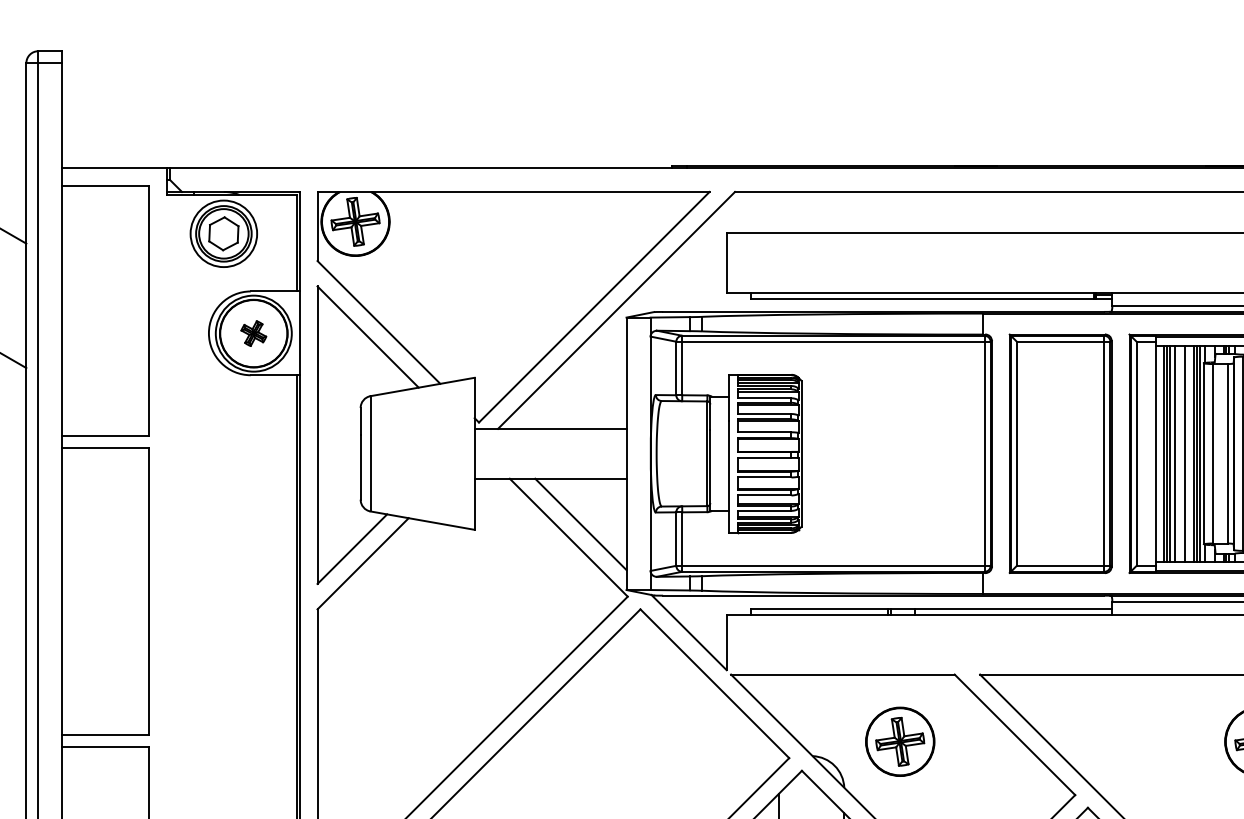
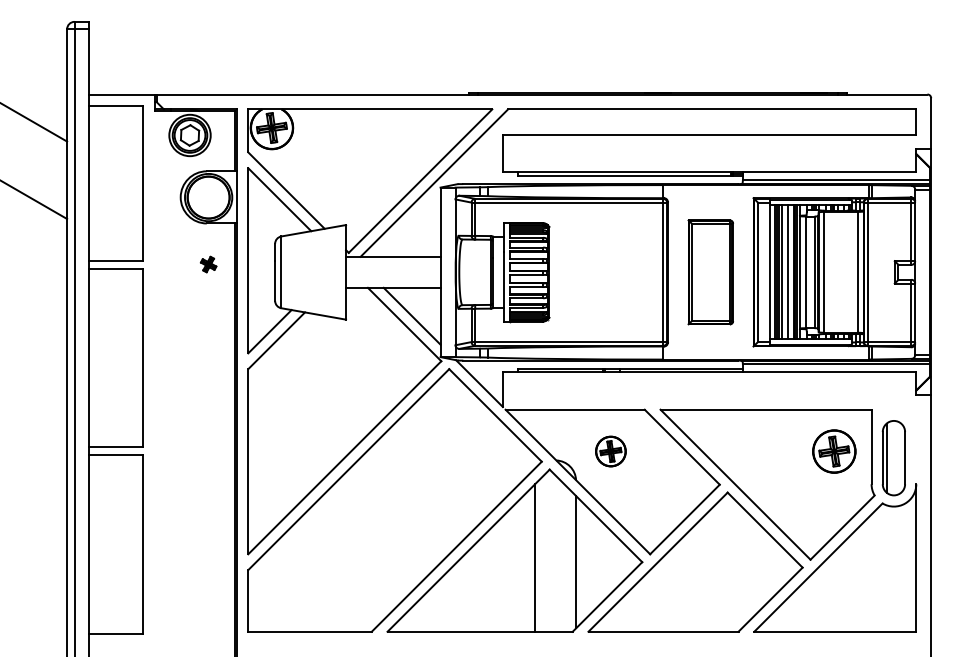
part: (253, 333) -> (208, 264), moved
part: (1060, 454) -> (710, 272), size x0.7
part: (899, 741) -> (610, 451), size x0.7

